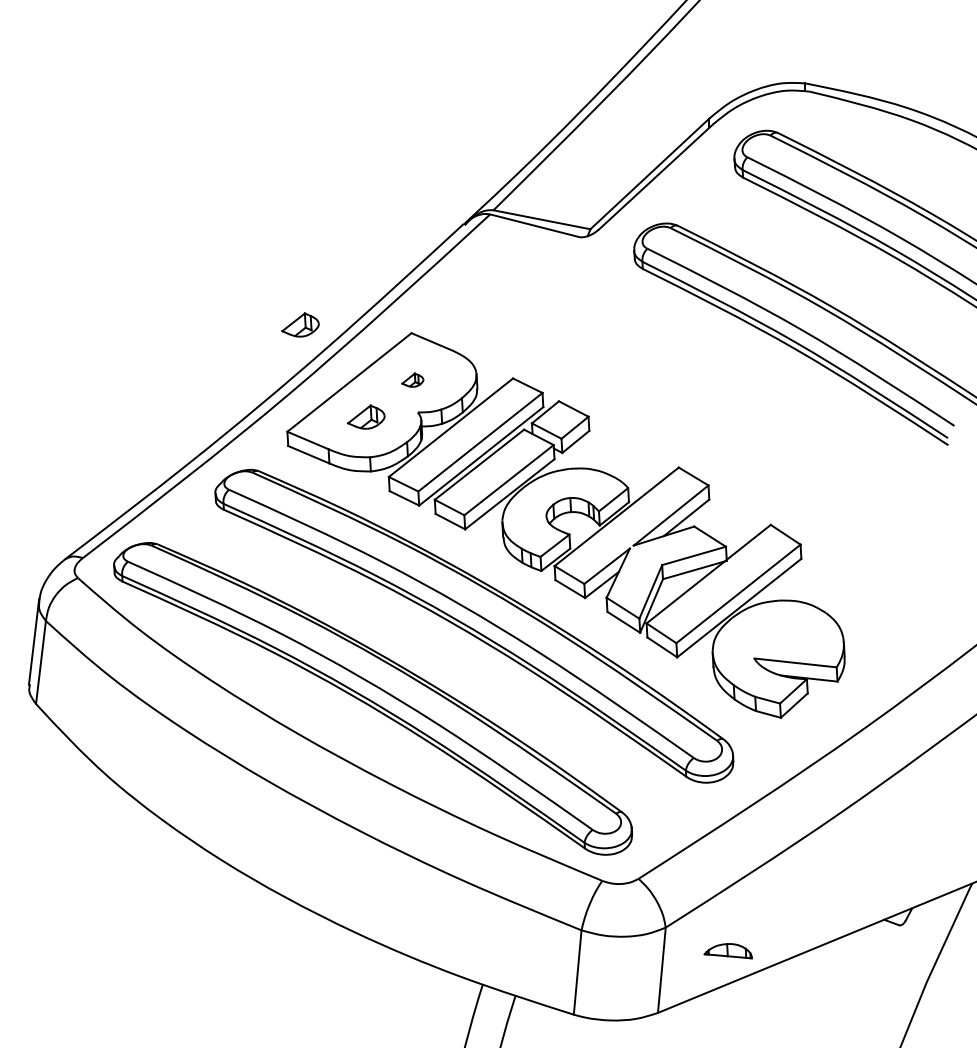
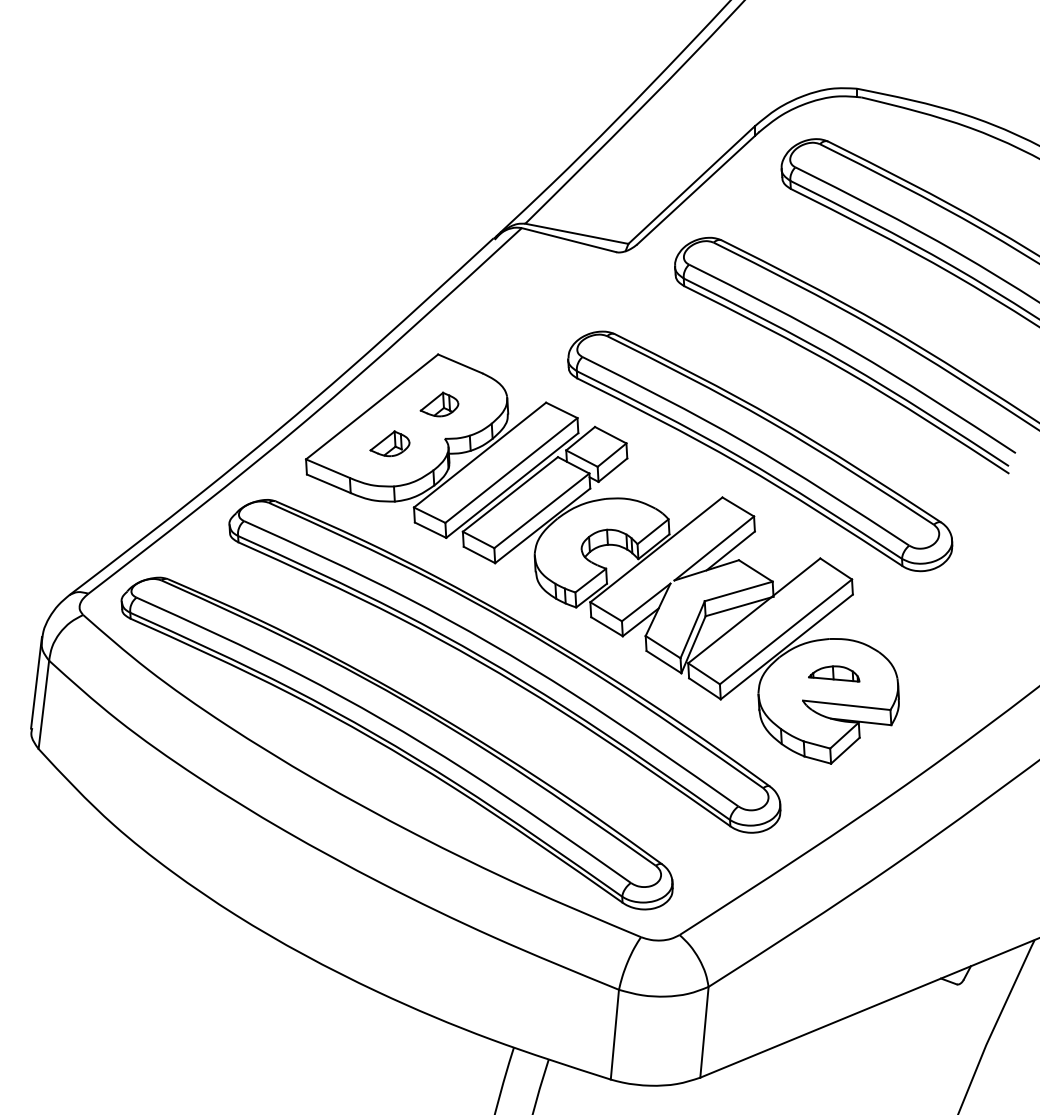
part: (300, 324) -> (319, 345), removed
part: (412, 380) -> (439, 404), size x1.67
part: (714, 424) -> (760, 451), added
part: (728, 950) -> (834, 673), moved

